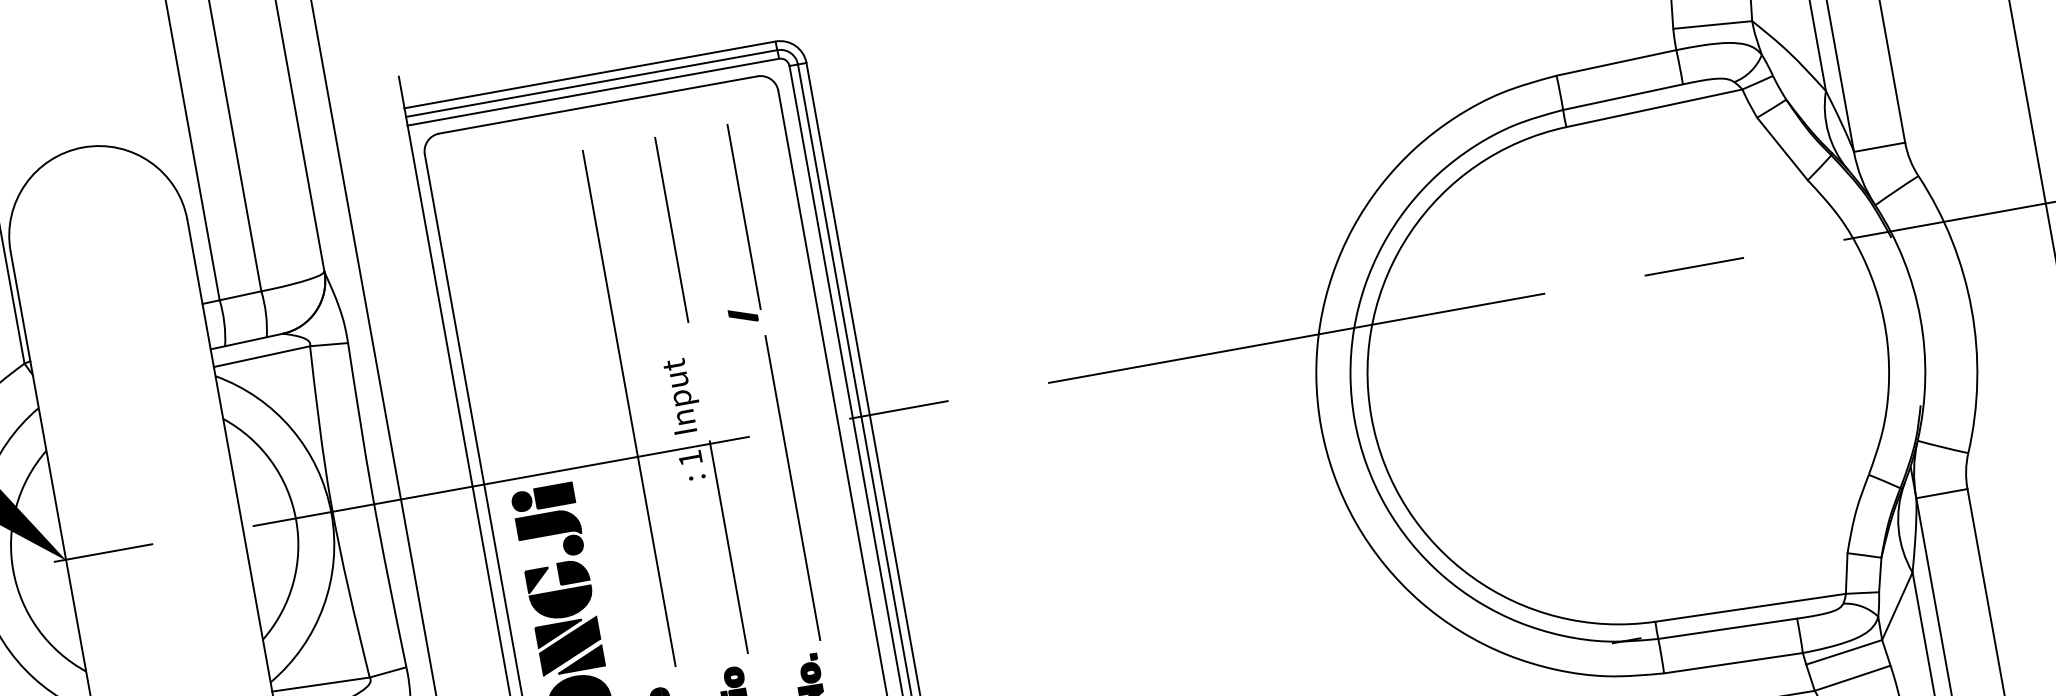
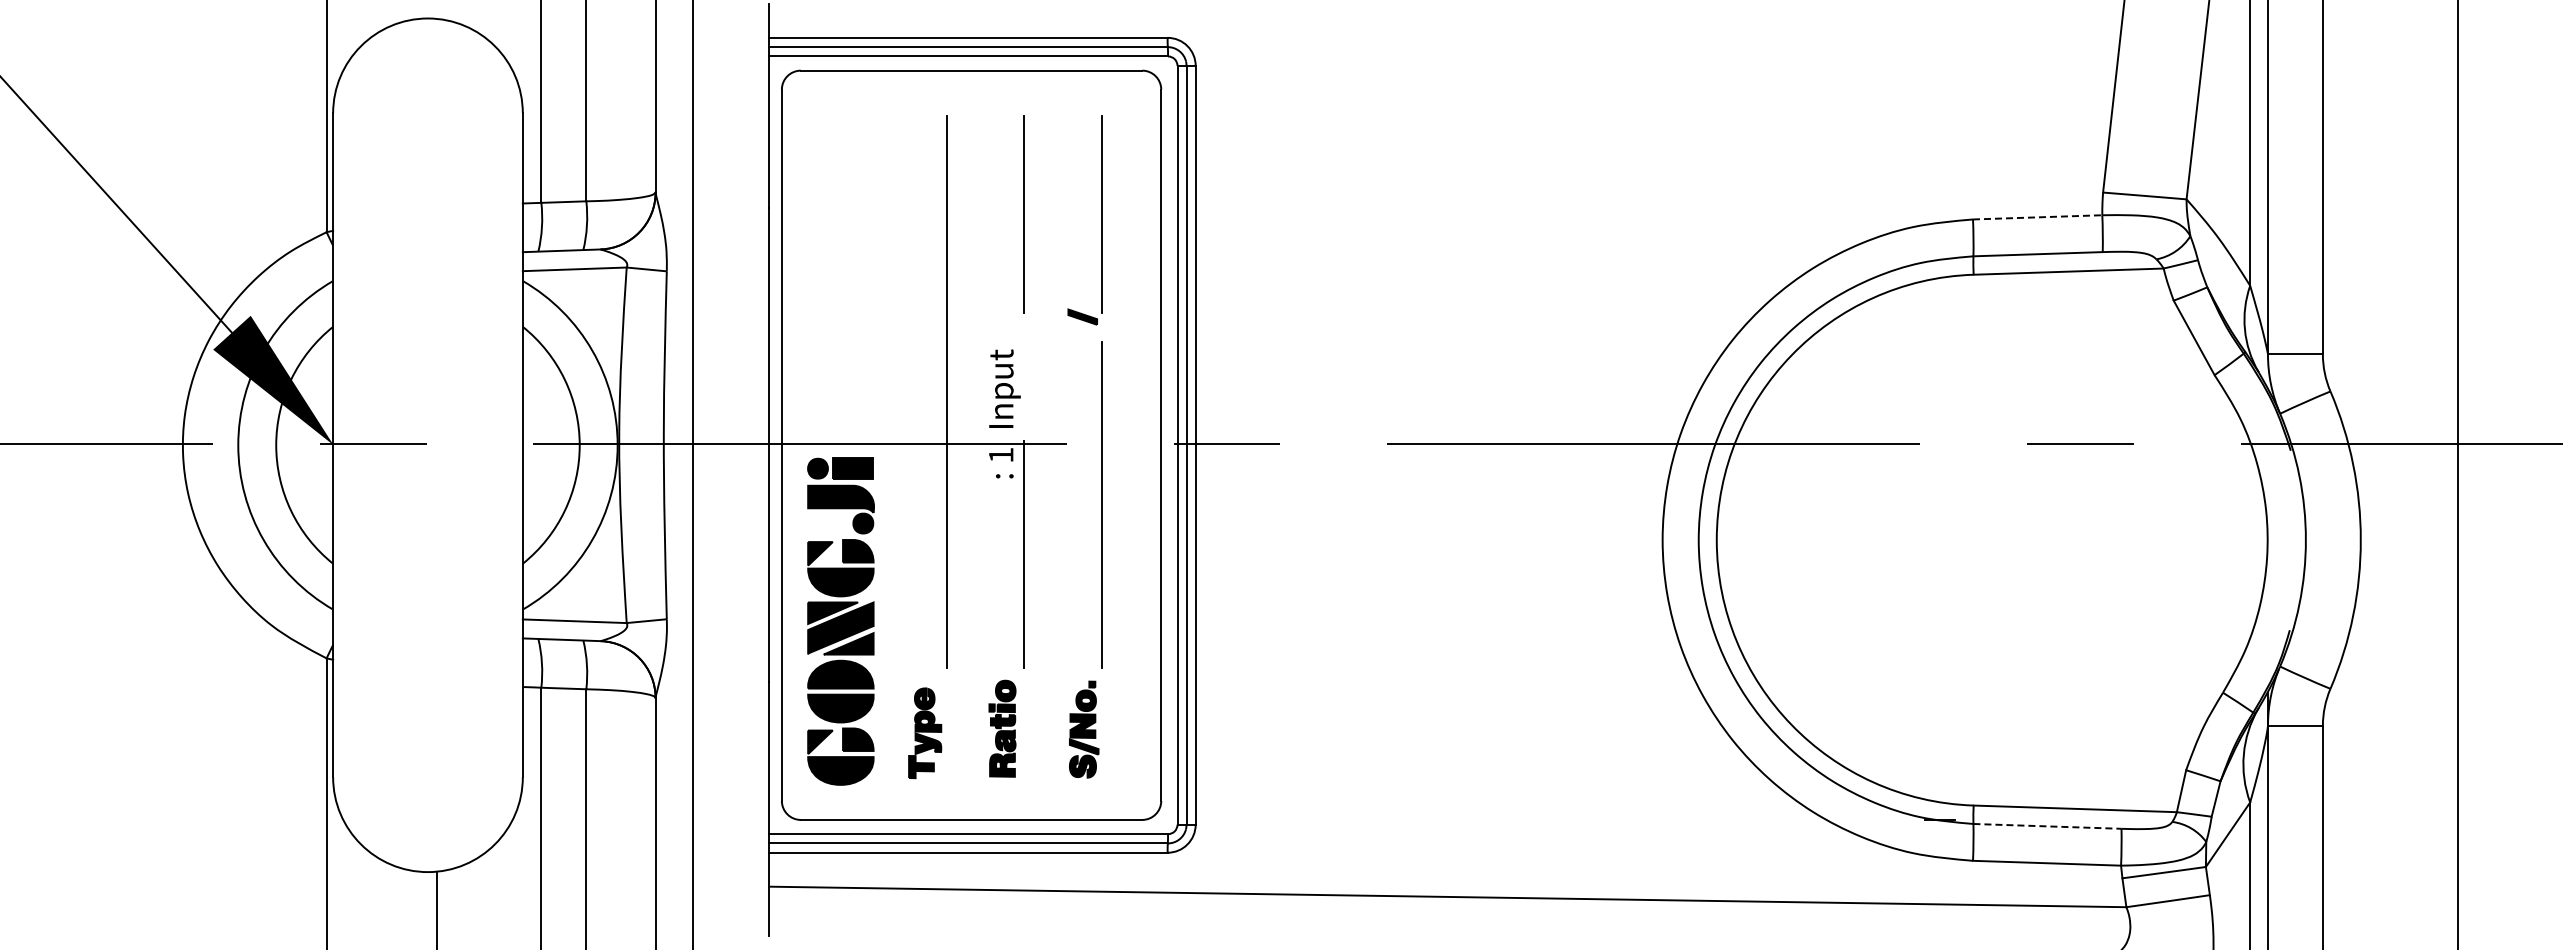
line: (1616, 63) -> (2037, 217), solid -> dashed
line: (1727, 628) -> (2047, 826), solid -> dashed

